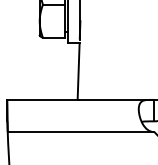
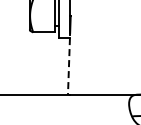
line: (78, 72) -> (68, 67), solid -> dashed

